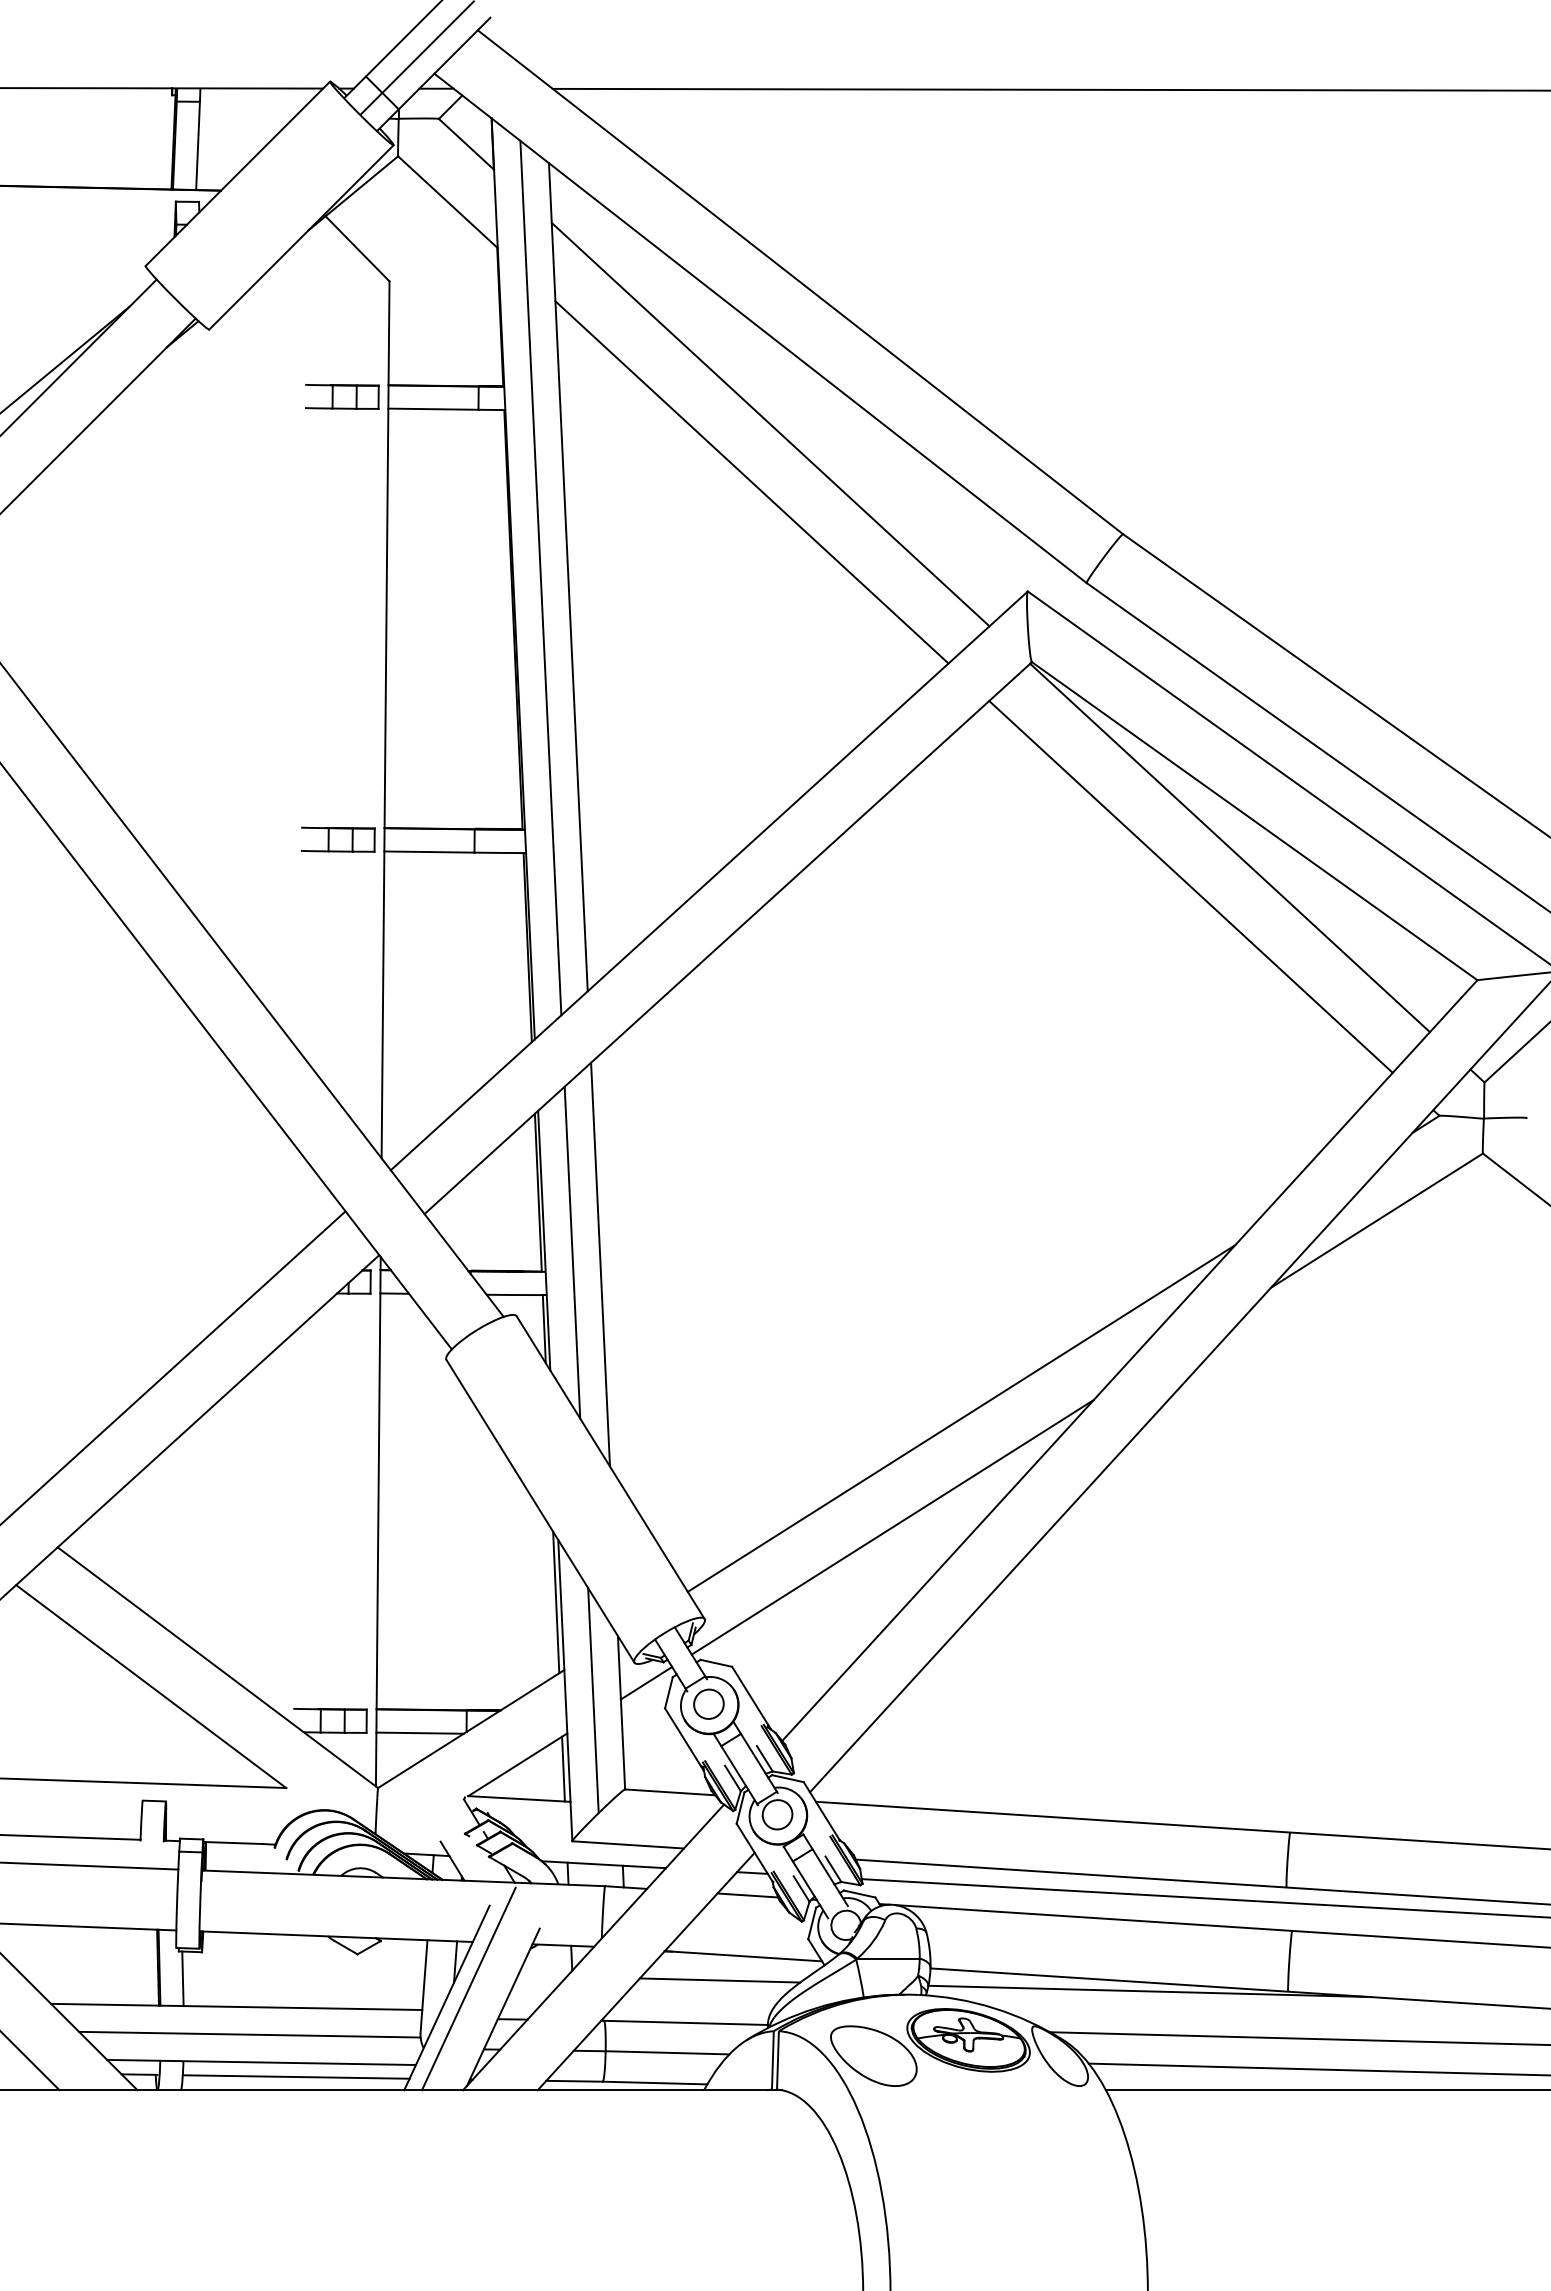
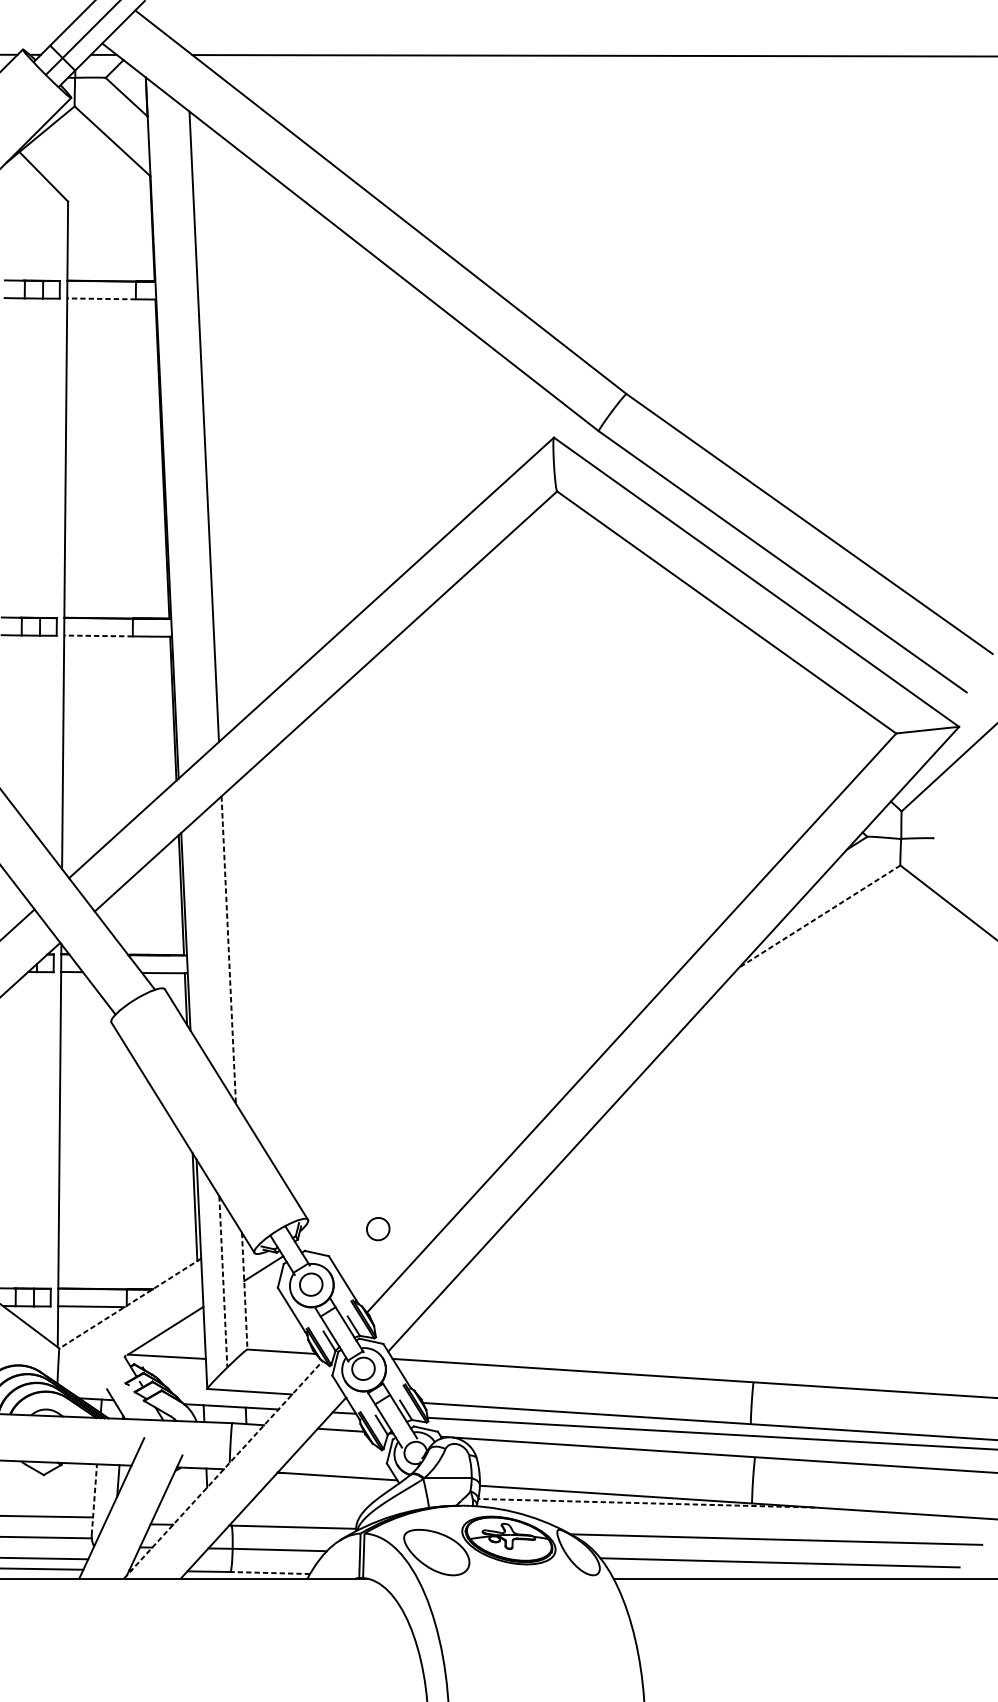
line: (432, 409) -> (100, 299), solid -> dashed
line: (770, 424) -> (358, 310), removed
line: (751, 482) -> (343, 354), removed
line: (540, 577) -> (183, 426), removed
line: (1229, 847) -> (707, 632), removed
line: (428, 852) -> (97, 636), solid -> dashed
line: (1190, 886) -> (677, 662), removed
line: (1376, 1220) -> (819, 916), solid -> dashed
line: (572, 1252) -> (207, 940), removed
line: (600, 1265) -> (228, 950), solid -> dashed
line: (961, 1418) -> (503, 1067), removed
line: (892, 1527) -> (450, 1150), removed
part: (796, 1630) -> (377, 1228), added
line: (593, 1700) -> (223, 1281), solid -> dashed
line: (621, 1712) -> (244, 1290), solid -> dashed
line: (470, 1729) -> (129, 1303), solid -> dashed
line: (563, 1768) -> (200, 1333), removed
line: (593, 1947) -> (223, 1469), solid -> dashed
line: (719, 1980) -> (319, 1494), removed
line: (424, 1986) -> (94, 1499), solid -> dashed
line: (468, 1988) -> (128, 1501), removed
line: (1149, 1991) -> (646, 1503), solid -> dashed
line: (654, 2083) -> (269, 1573), solid -> dashed

